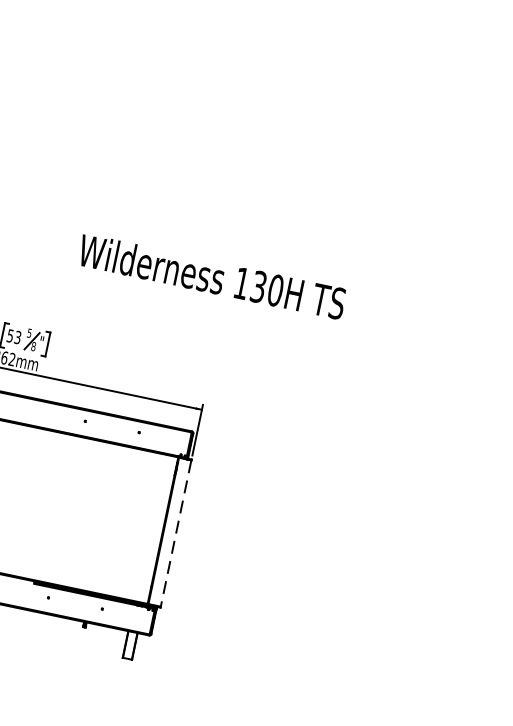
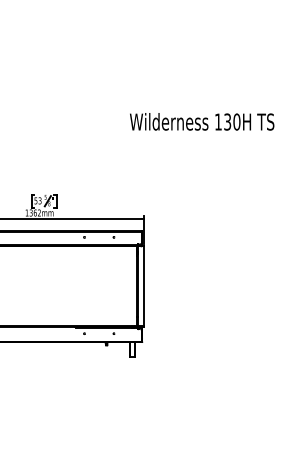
text: (212, 276) -> (202, 121), moved
line: (176, 534) -> (144, 286), dashed -> solid

